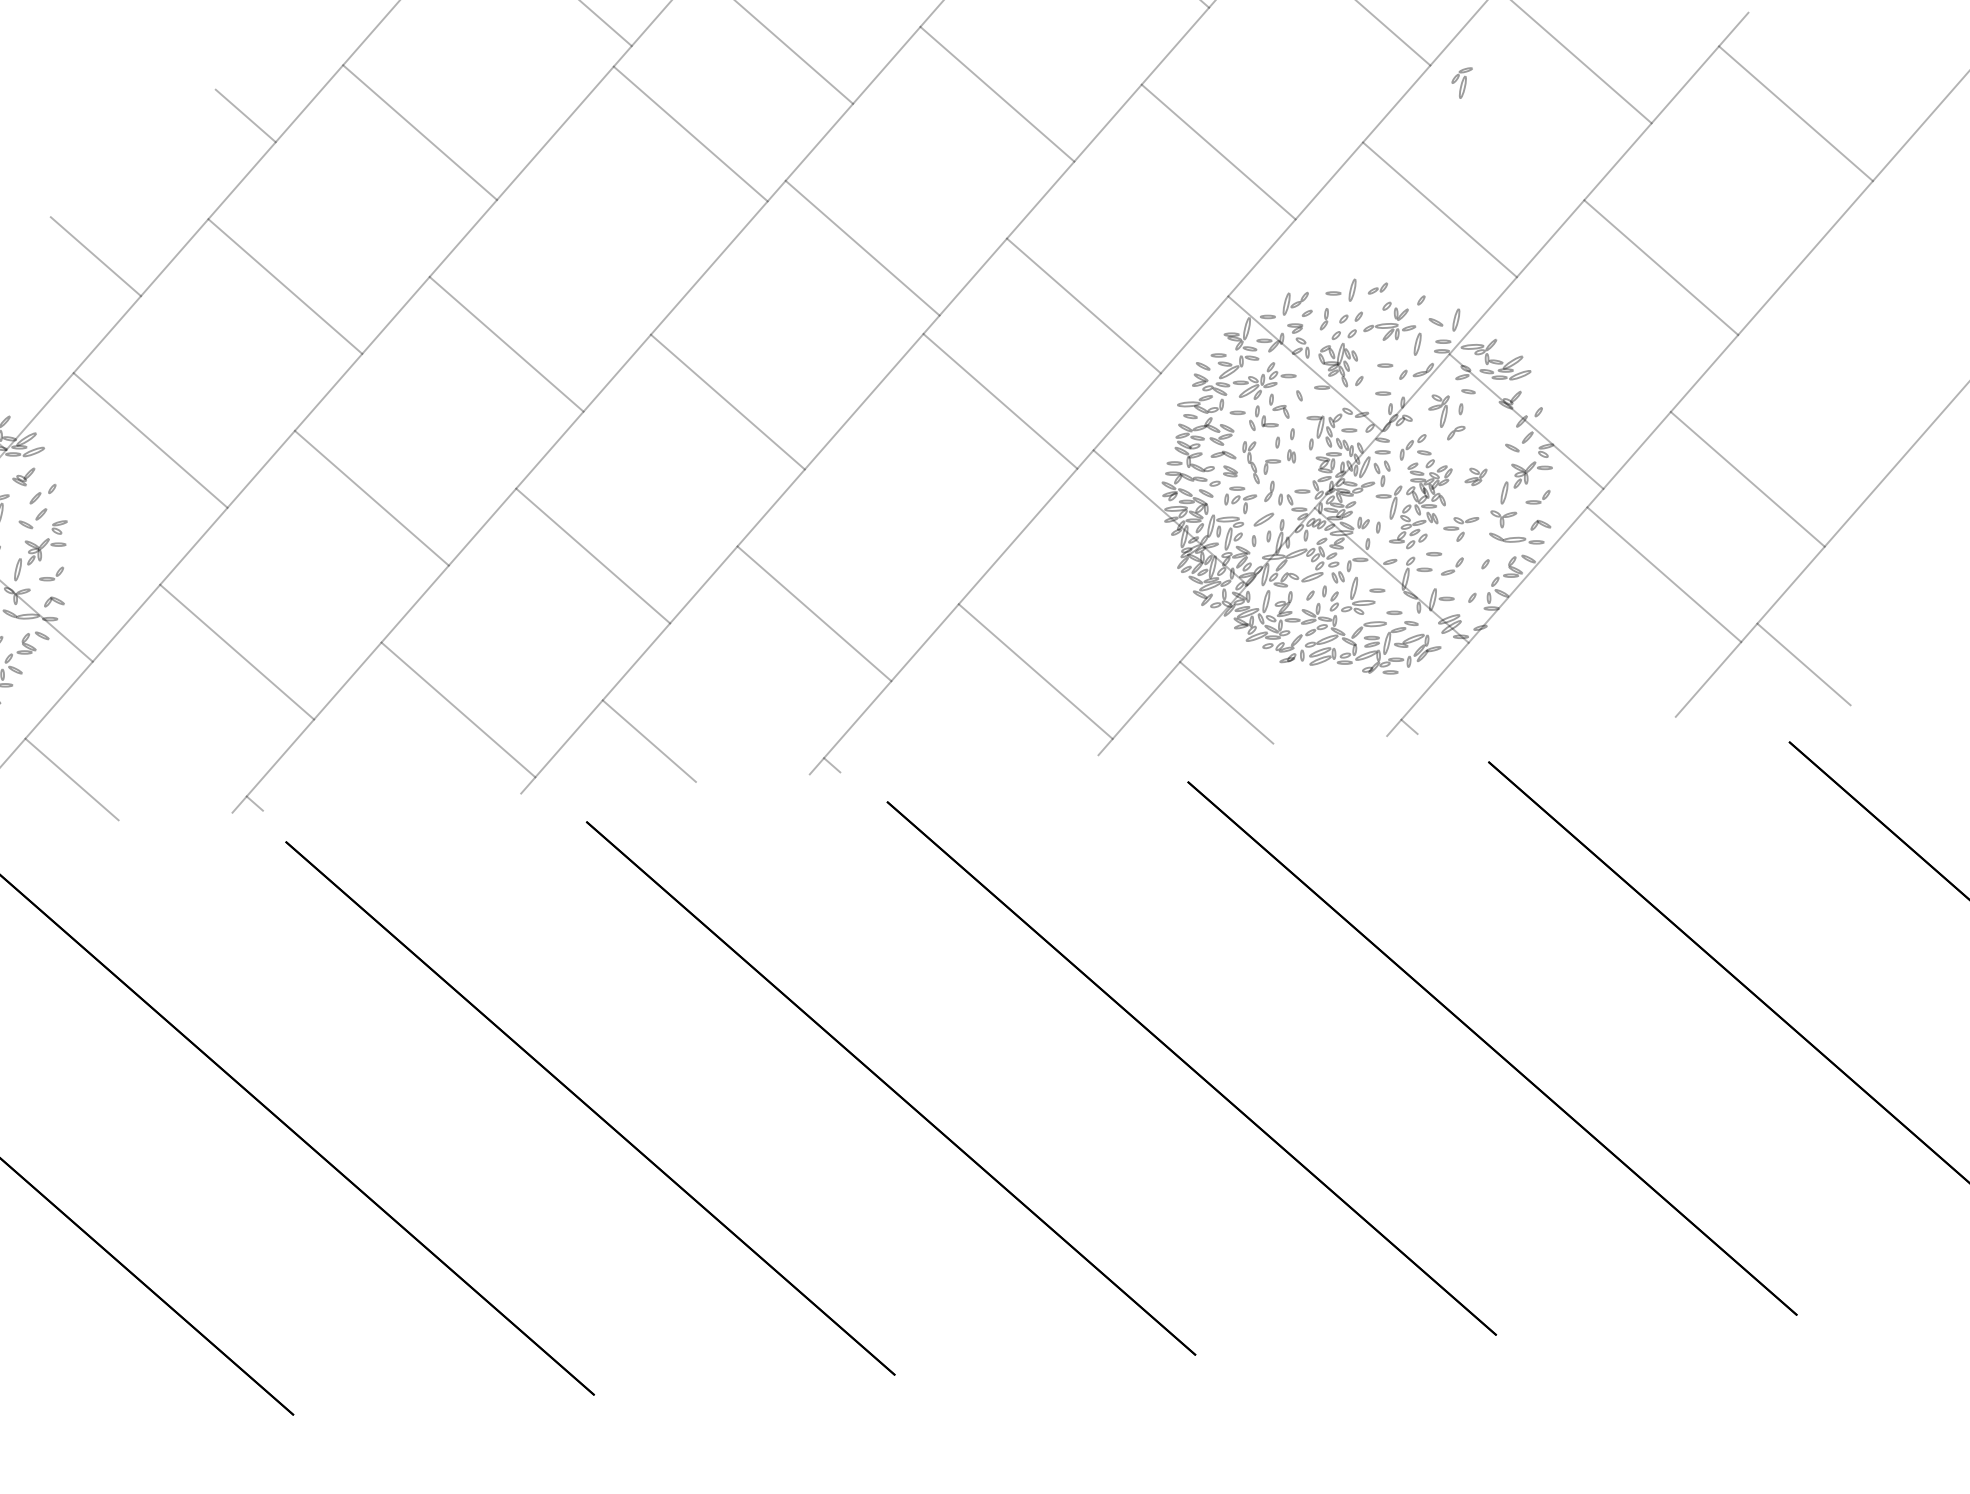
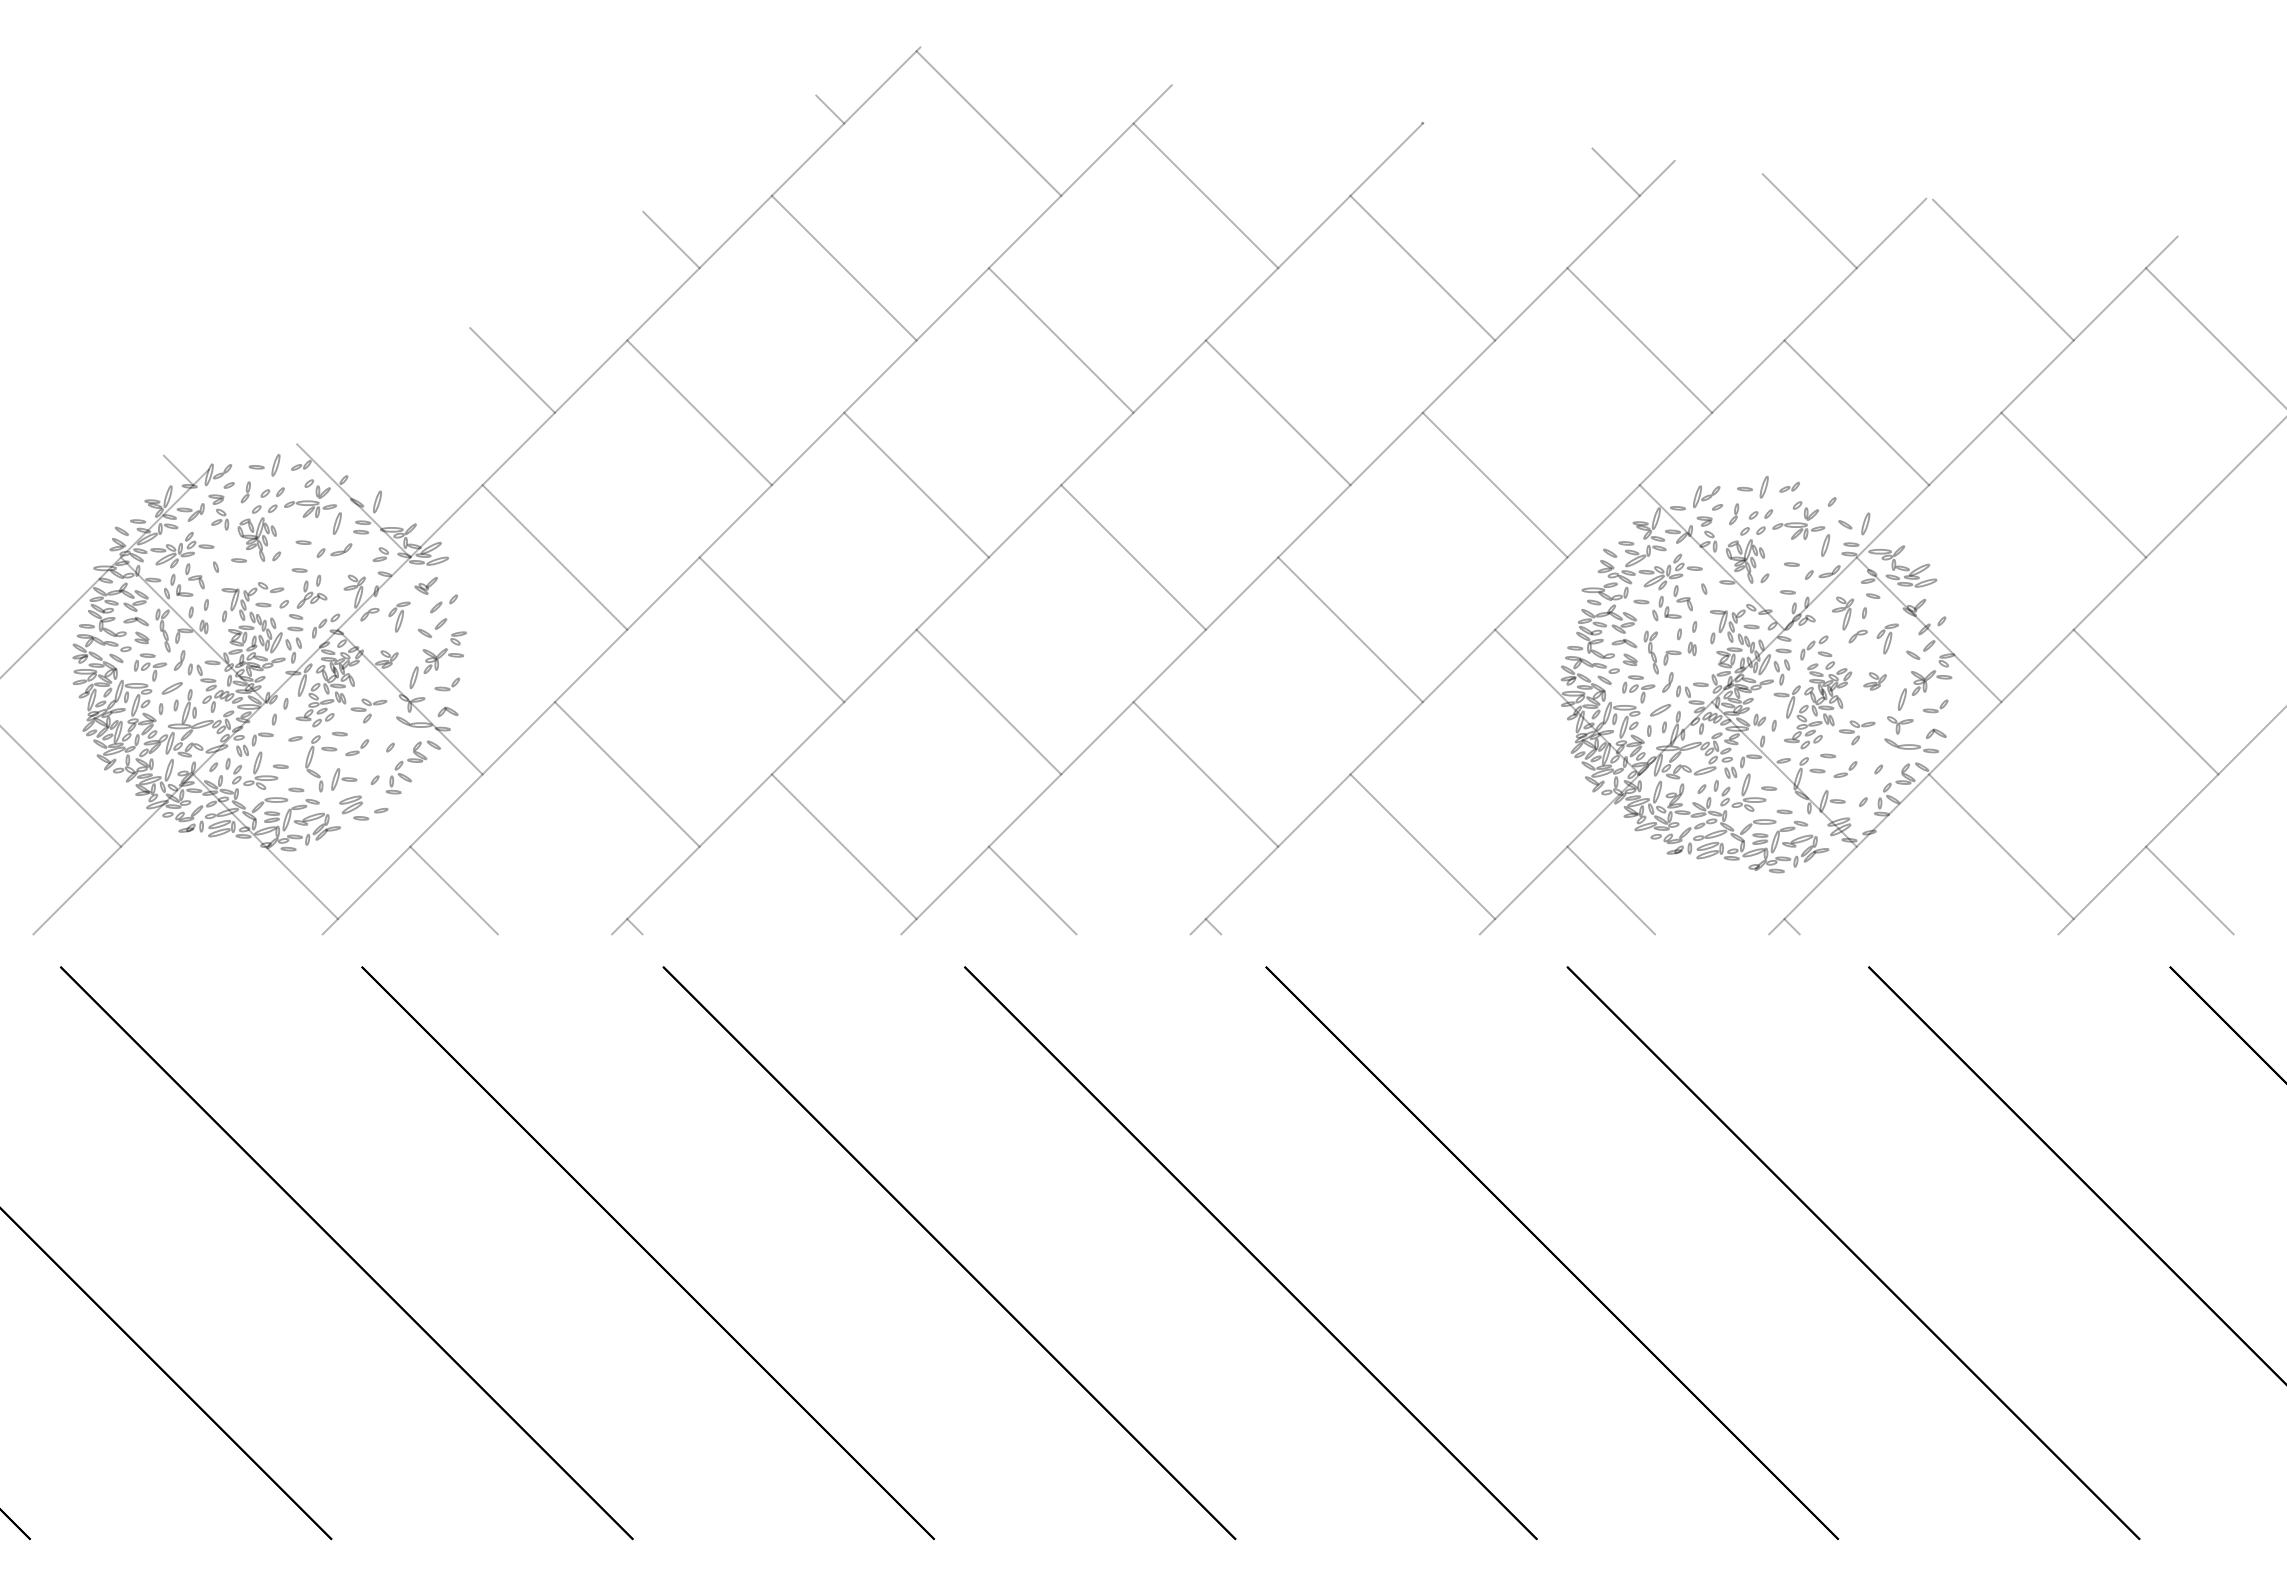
part: (1462, 82) -> (1887, 638), moved
line: (690, 134) -> (1060, 340), moved
line: (1000, 401) -> (1350, 629), moved
line: (1664, 574) -> (2001, 846), moved

